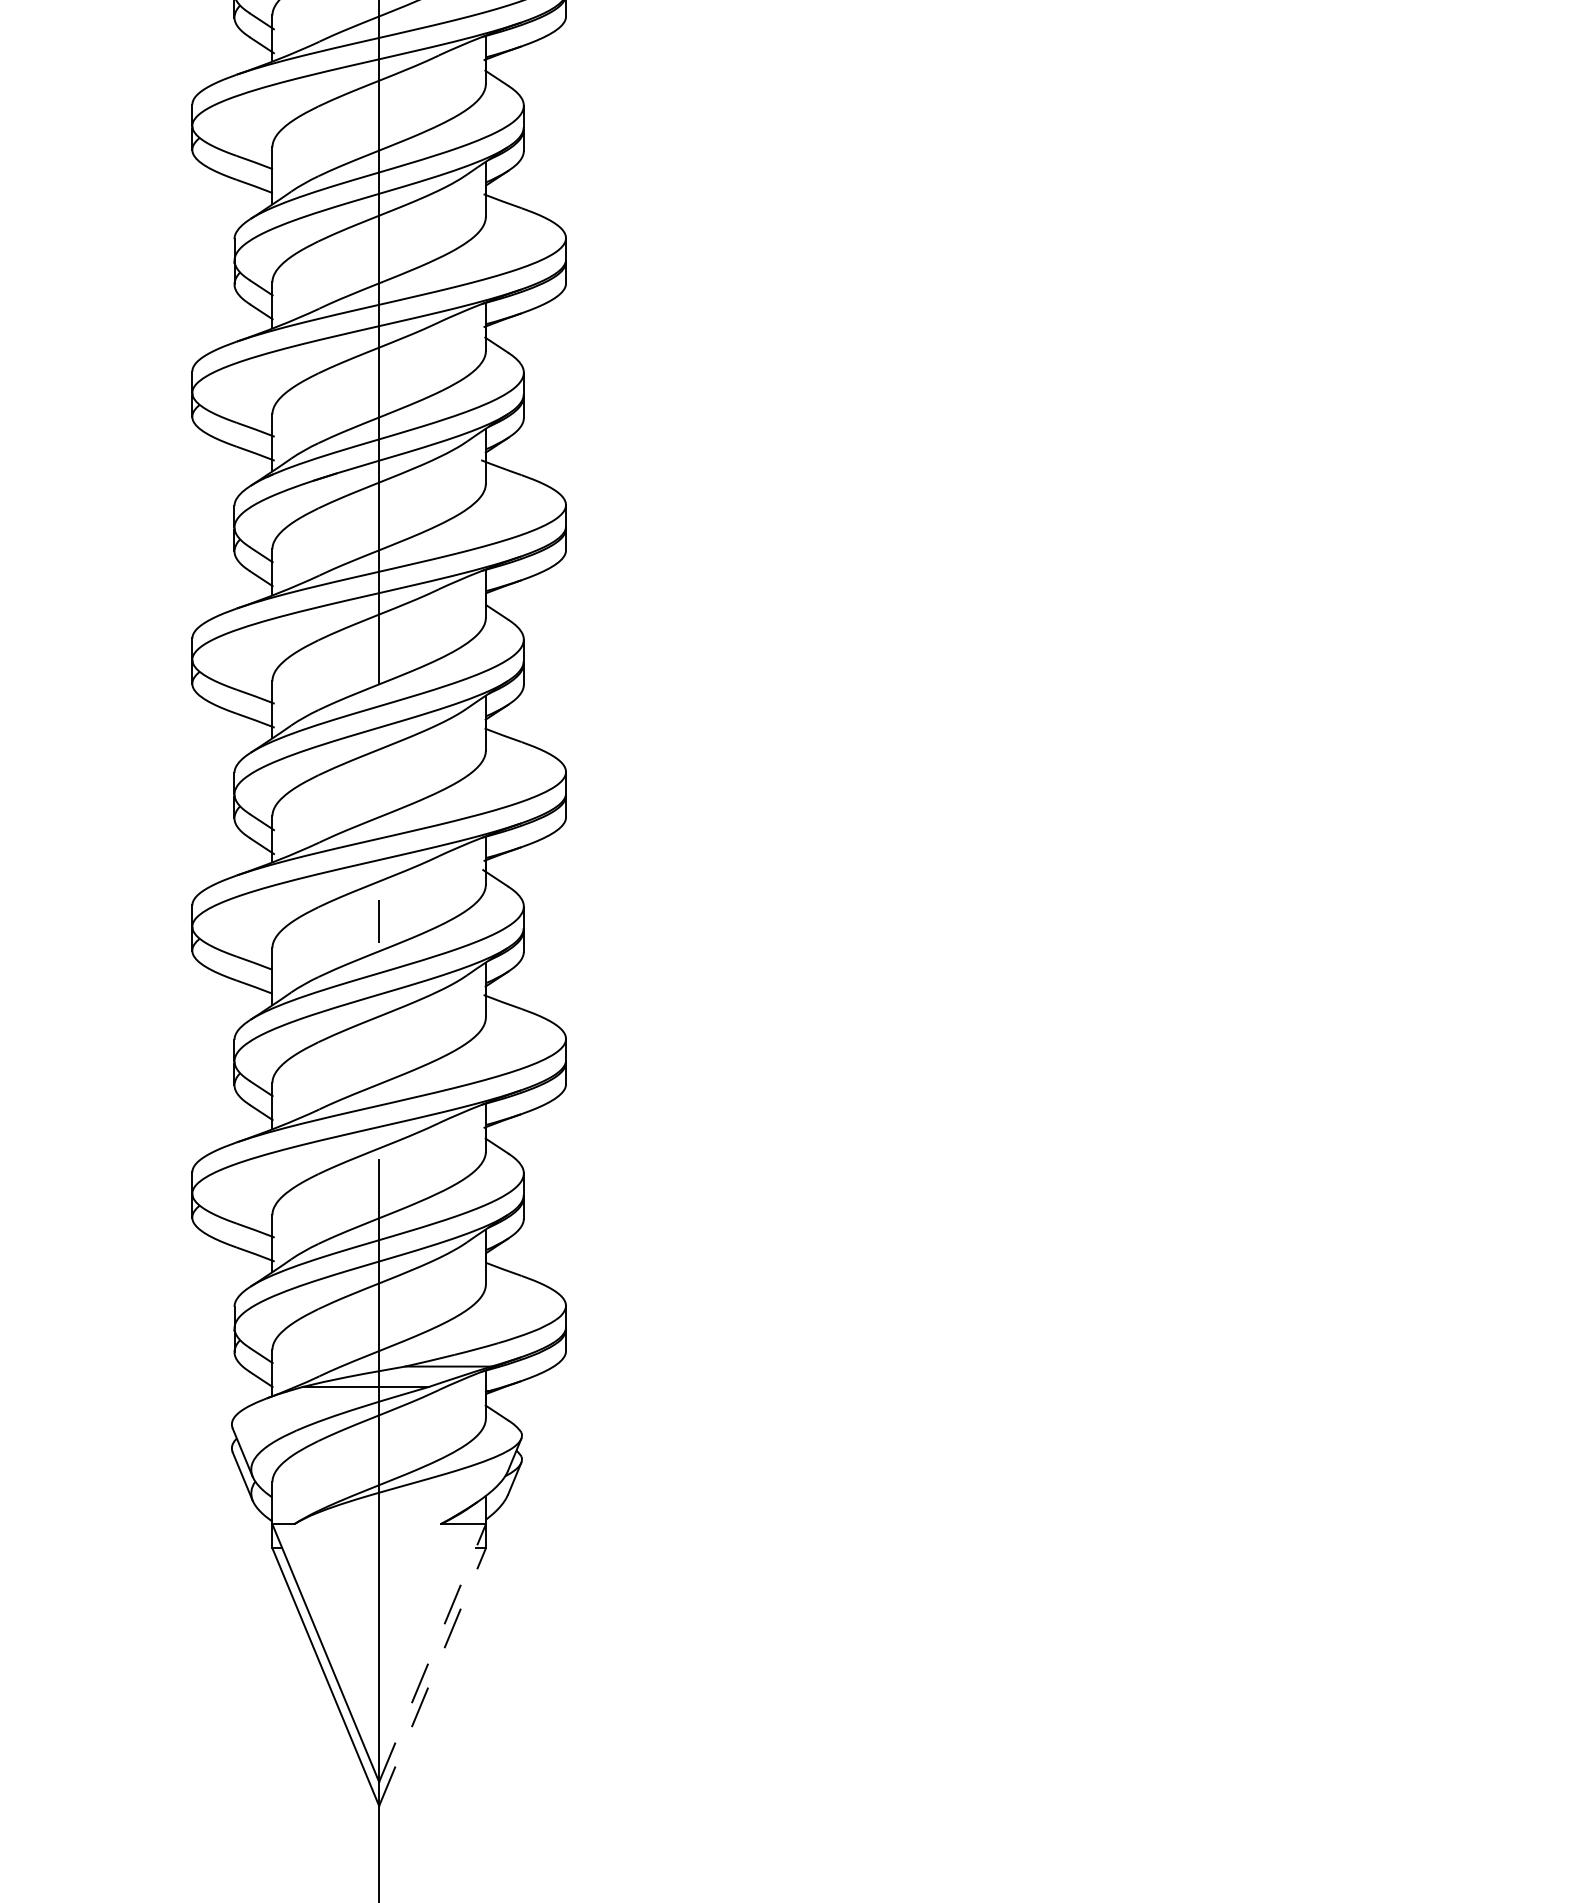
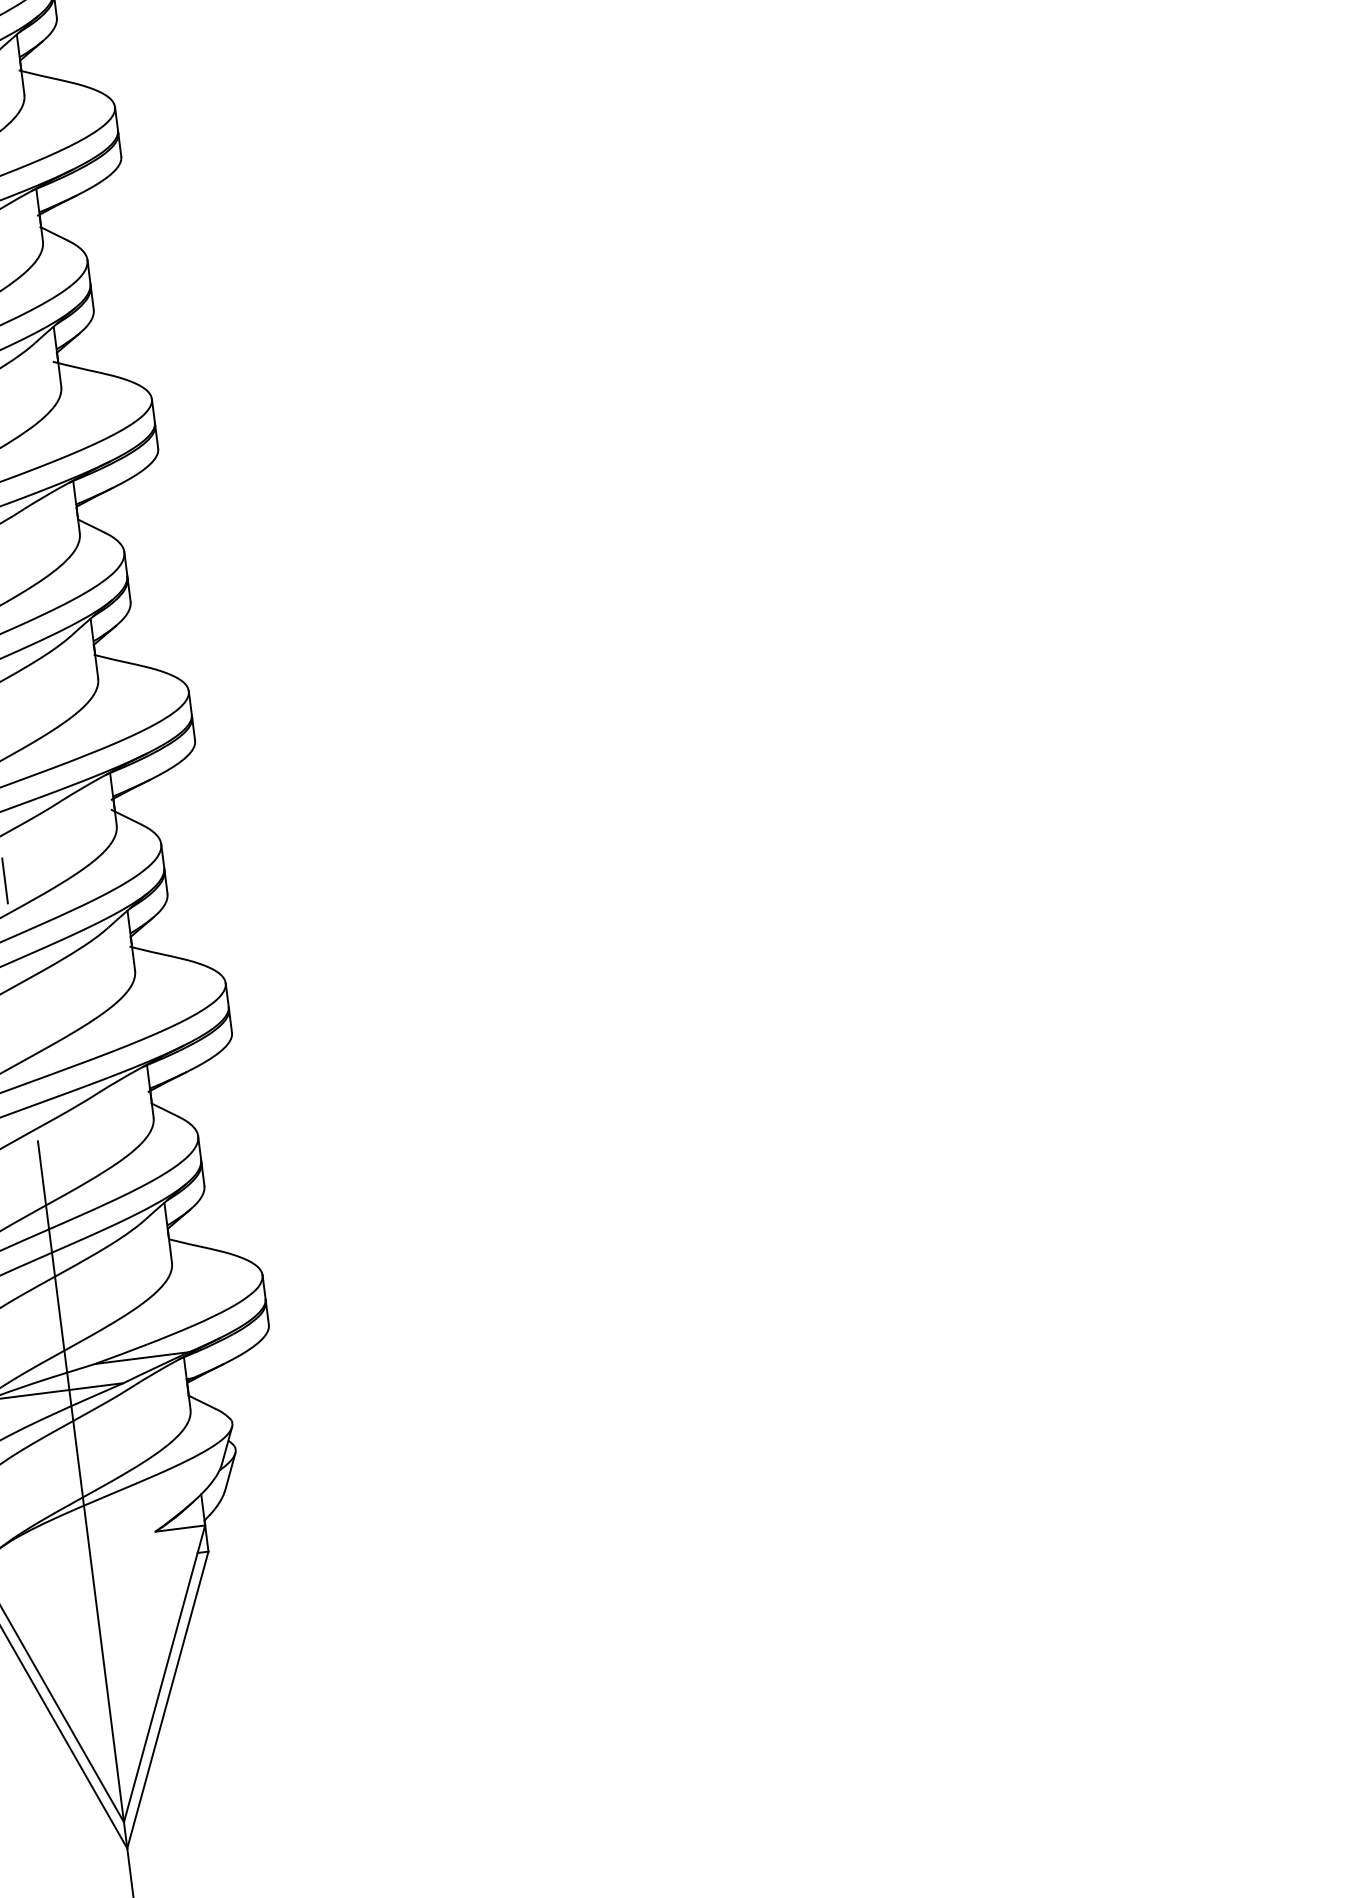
line: (432, 1653) -> (164, 1674), dashed -> solid
line: (432, 1677) -> (167, 1700), dashed -> solid

